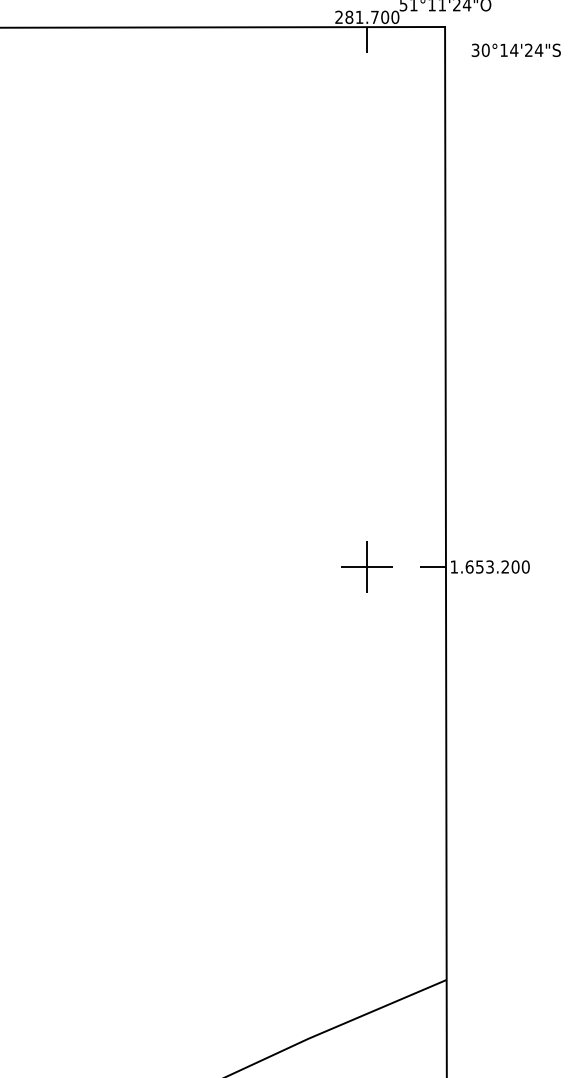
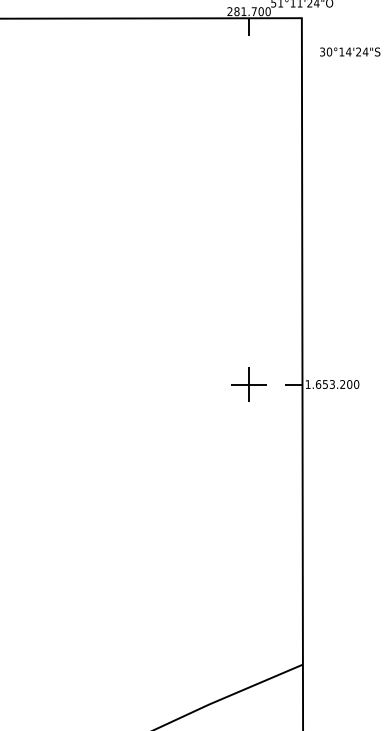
text: (516, 49) -> (350, 51), moved

